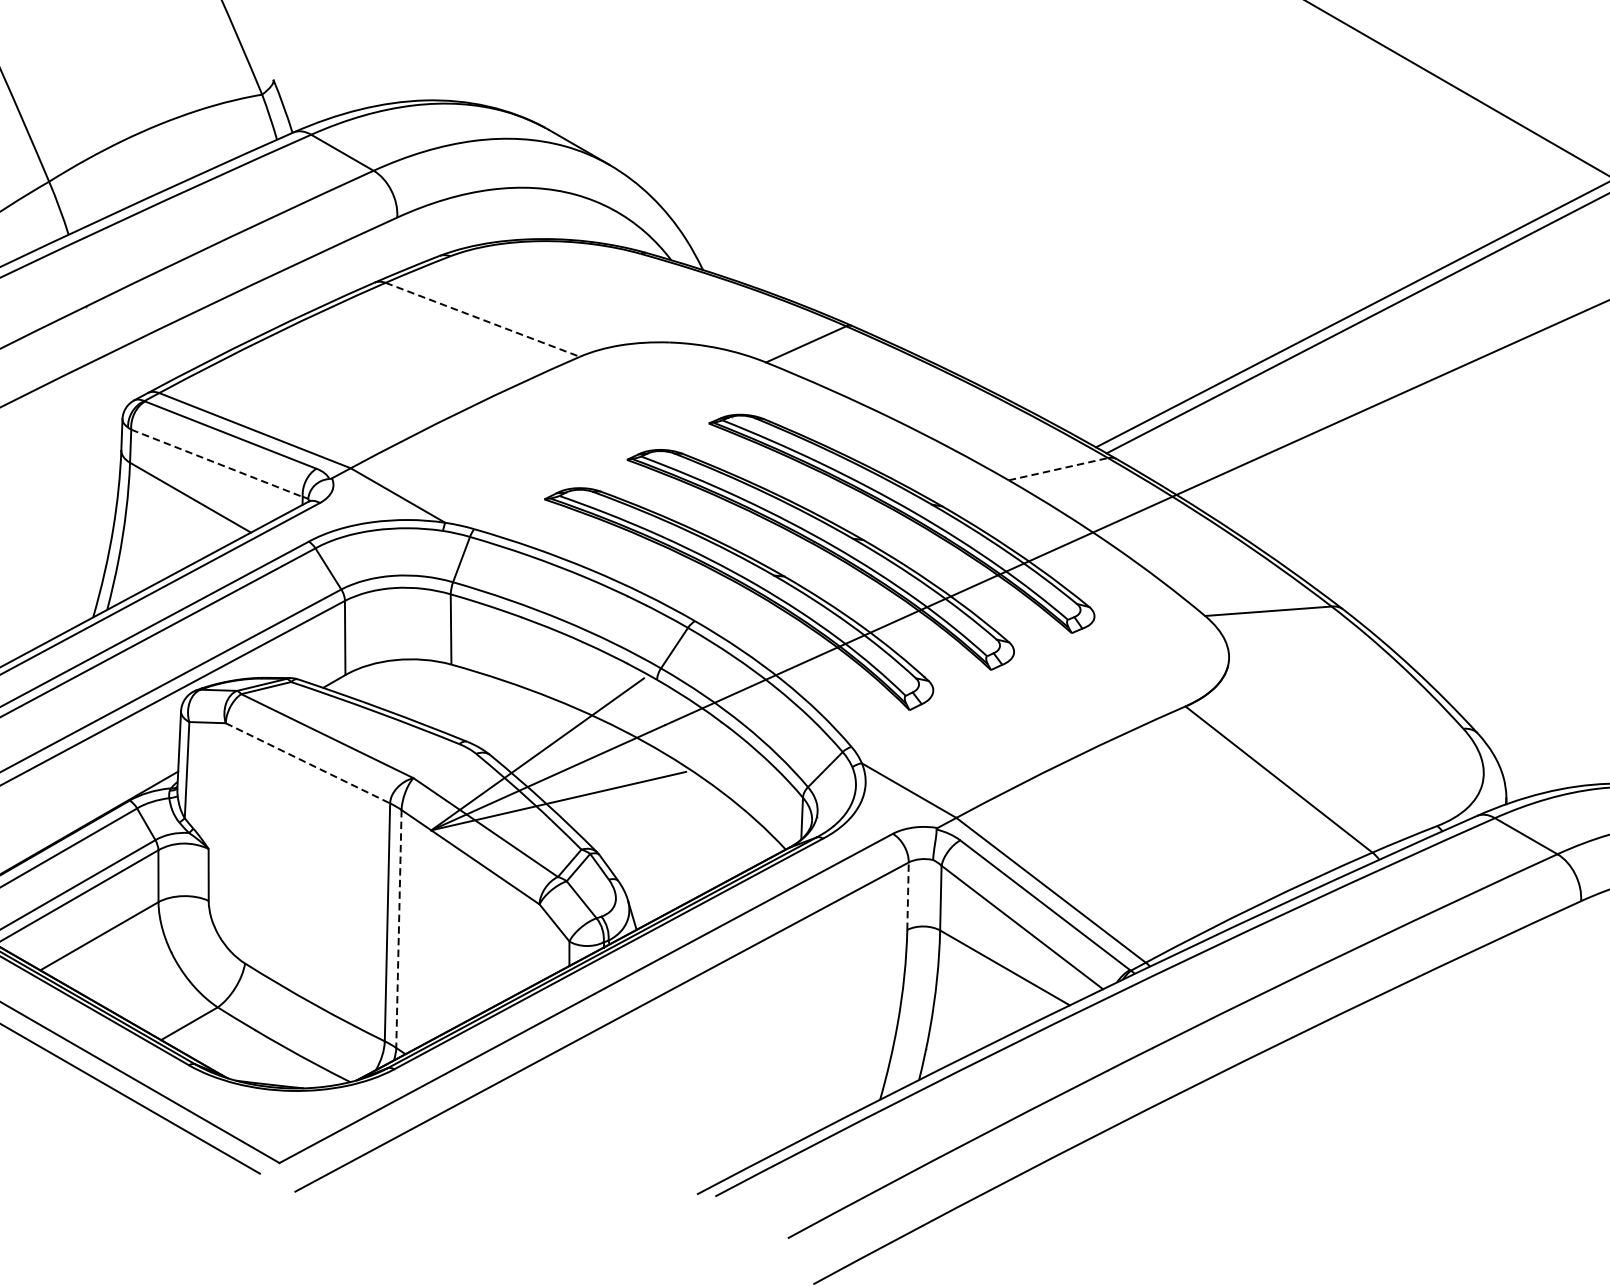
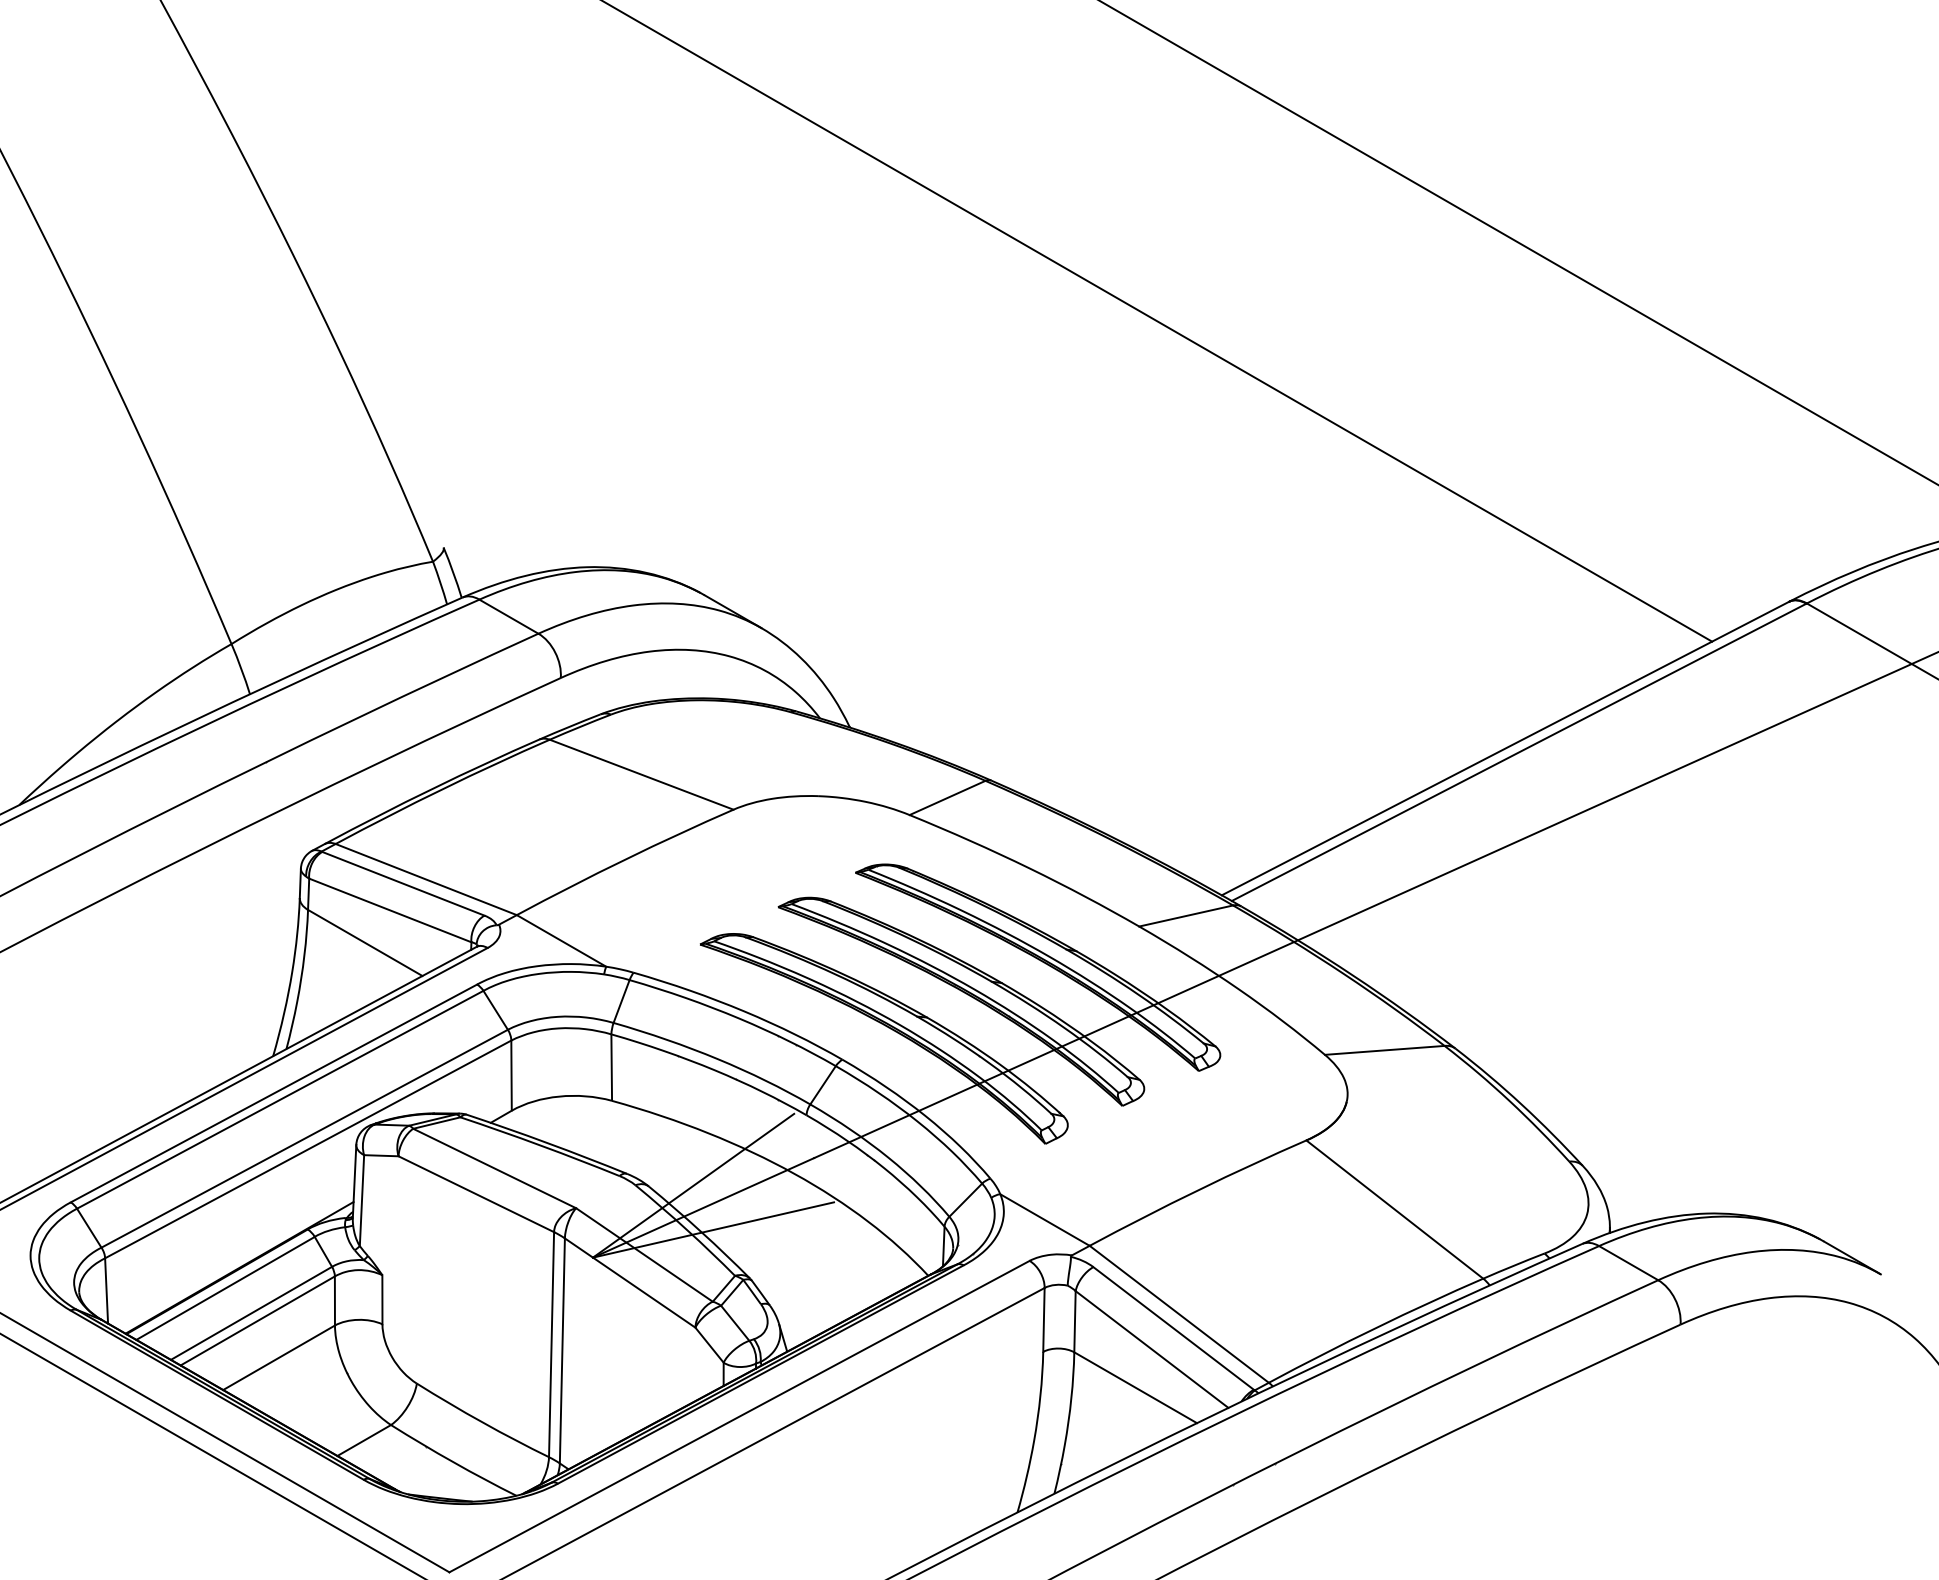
line: (483, 319) -> (642, 774), dashed -> solid
line: (217, 463) -> (390, 910), dashed -> solid
line: (1058, 468) -> (1186, 915), dashed -> solid
line: (308, 763) -> (476, 1194), dashed -> solid
line: (907, 895) -> (1043, 1319), dashed -> solid
line: (399, 928) -> (562, 1350), dashed -> solid

